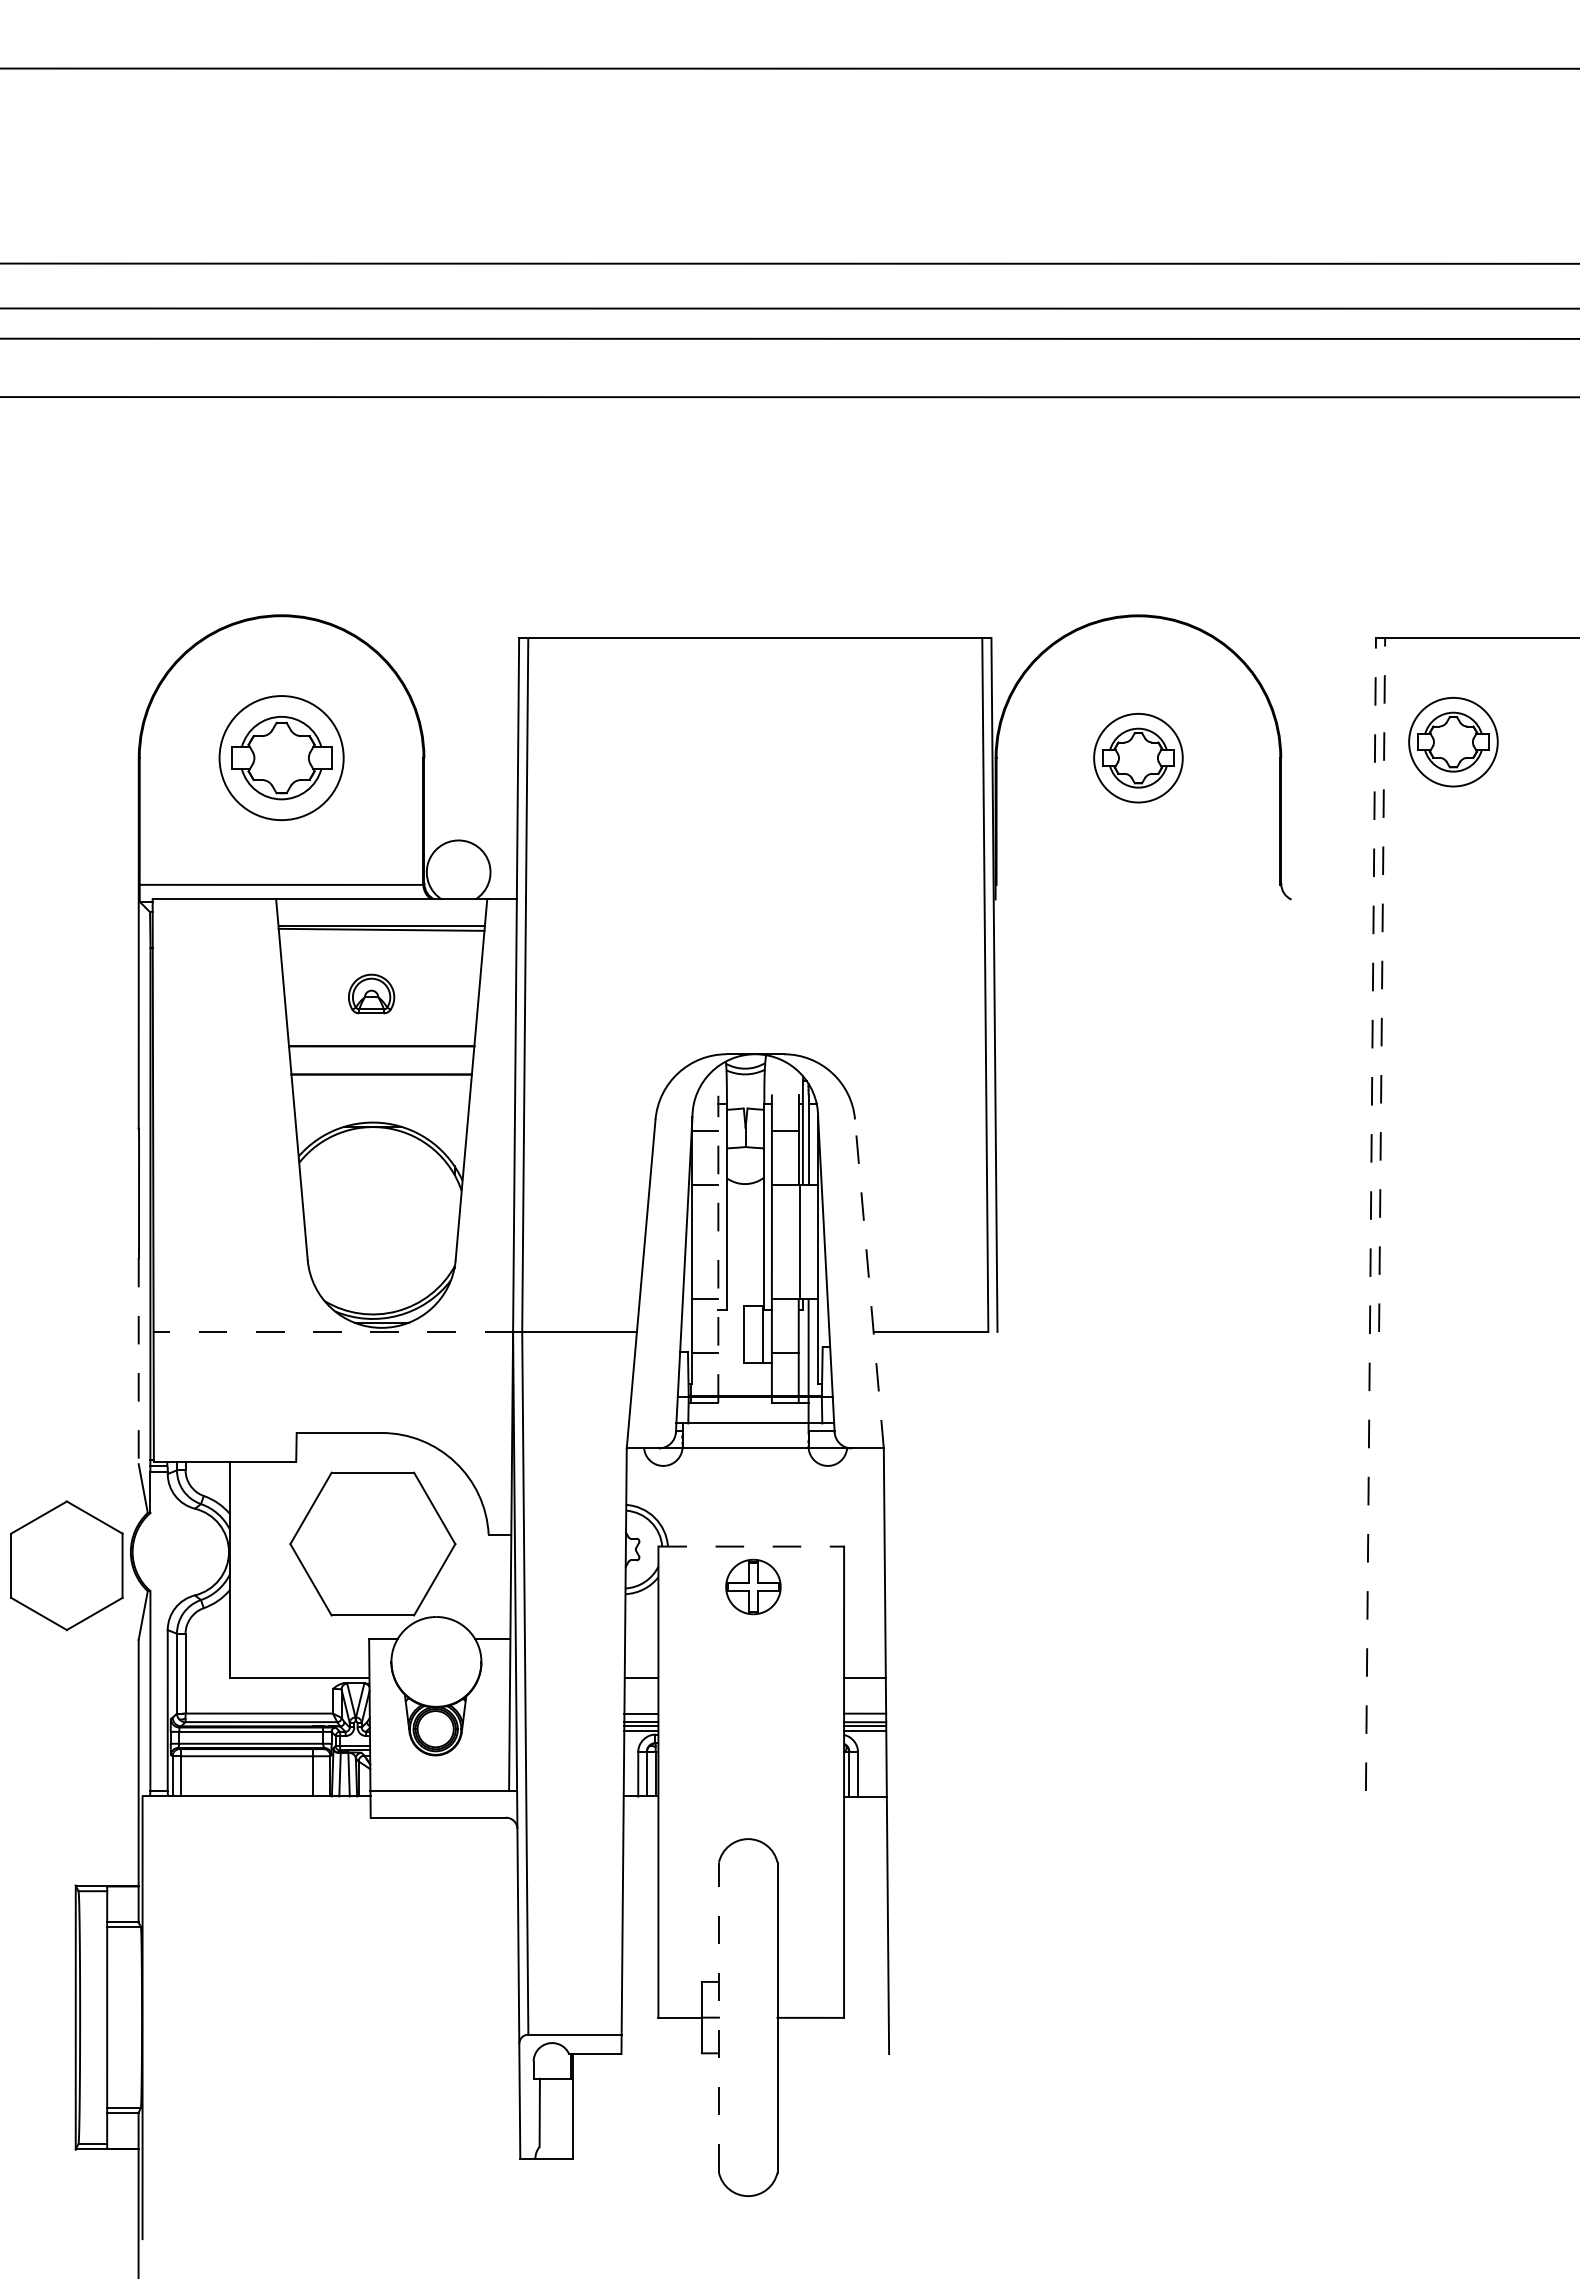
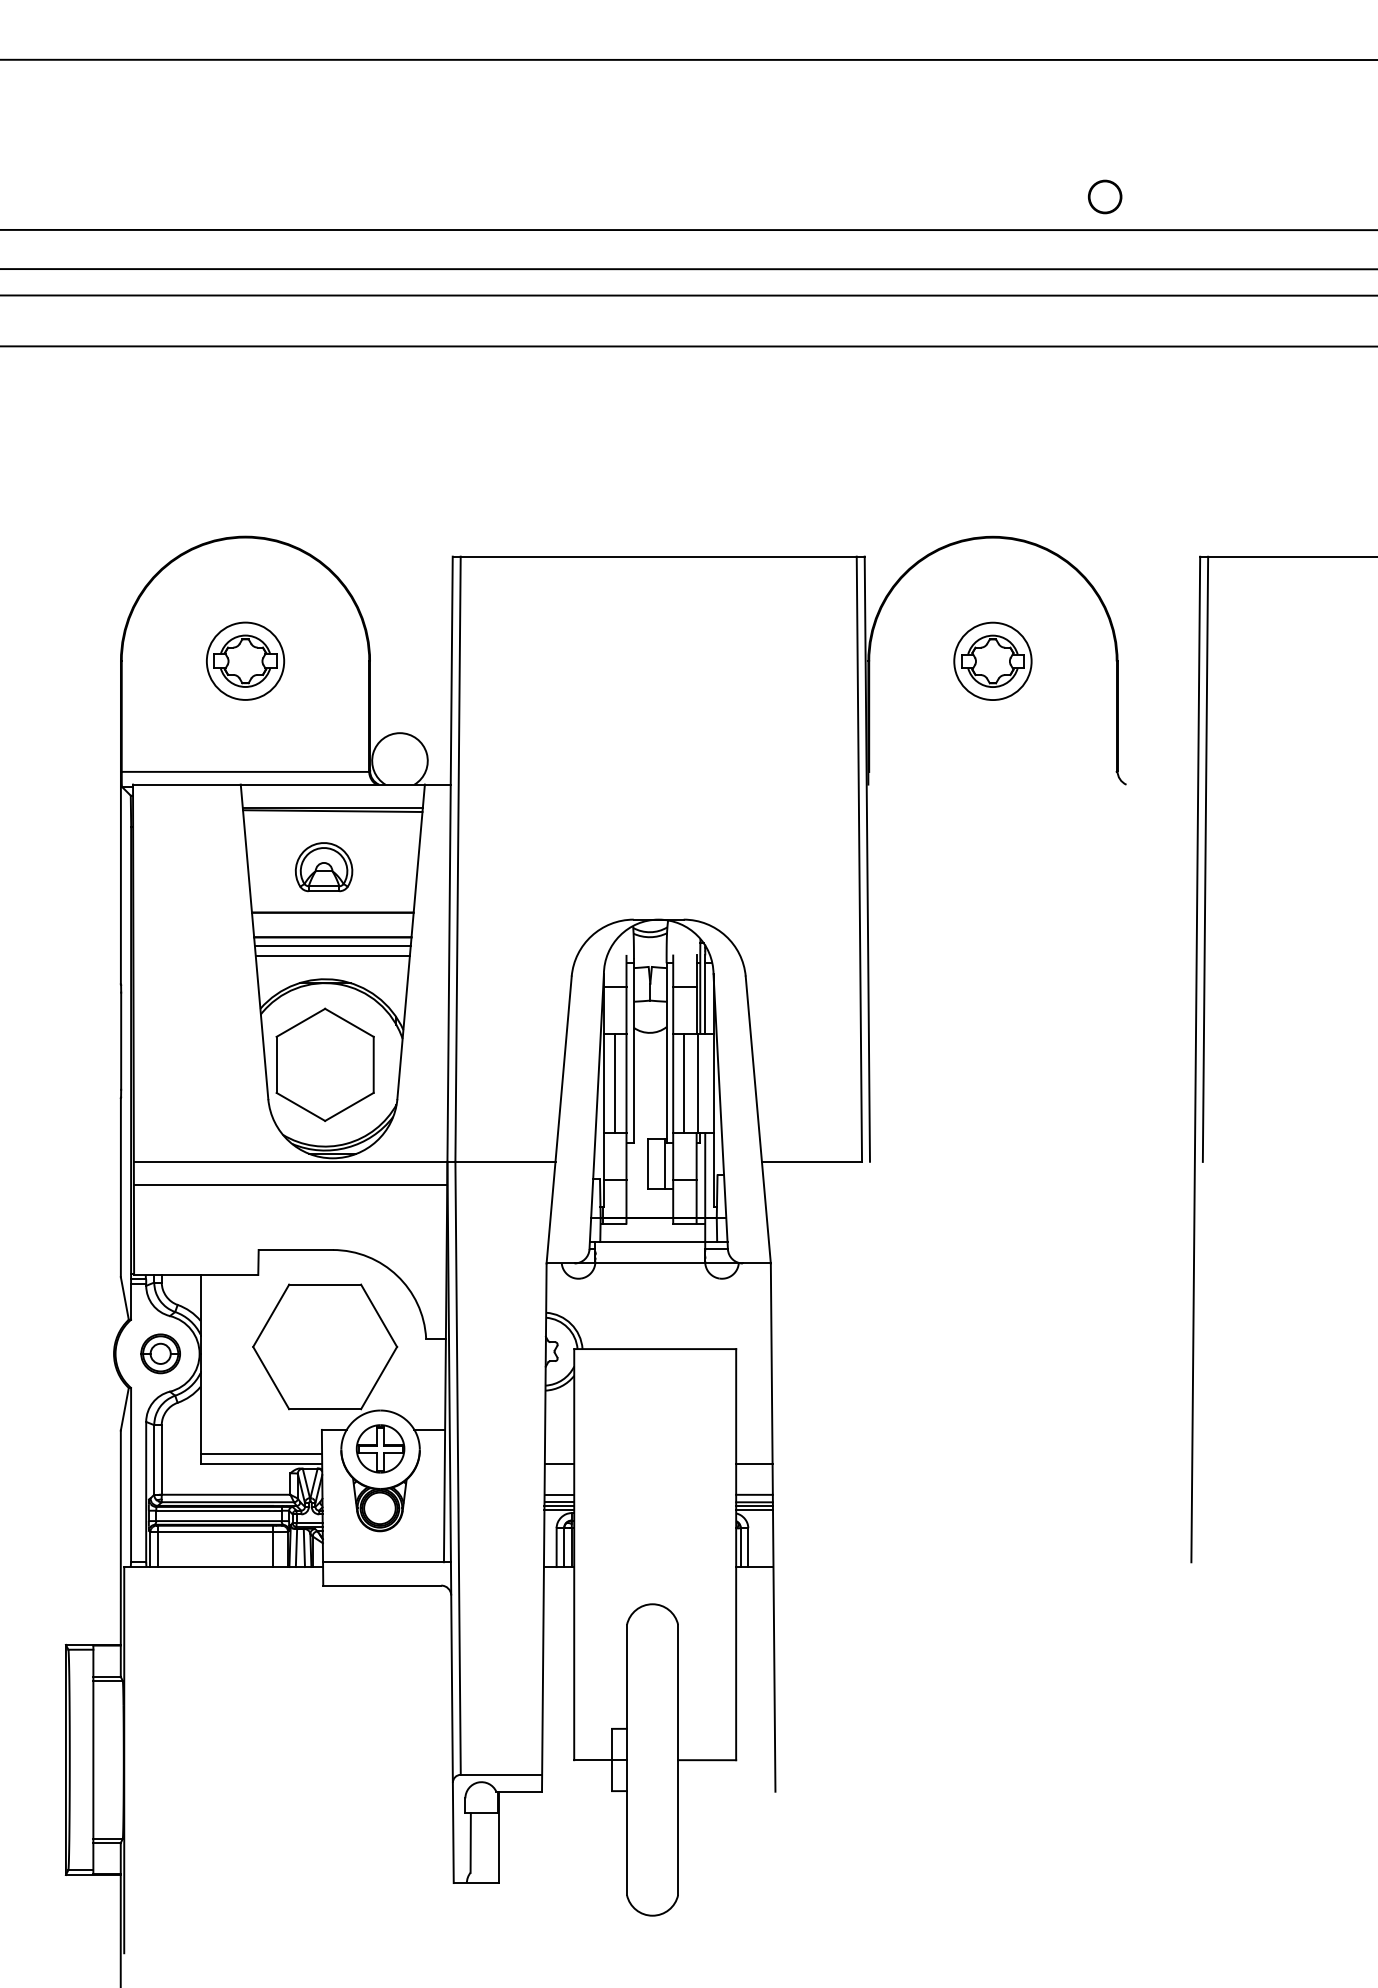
circle: (1266, 225) -> (1104, 196), added
part: (1453, 742) -> (1267, 647), removed
part: (281, 757) -> (245, 660), size x0.71
line: (1382, 985) -> (1205, 859), dashed -> solid
part: (371, 993) -> (323, 866), size x1.43
line: (381, 1084) -> (332, 946), added
line: (381, 1095) -> (332, 955), added
line: (1370, 1214) -> (1195, 1059), dashed -> solid
line: (705, 1241) -> (615, 1082), added
line: (784, 1241) -> (684, 1082), added
line: (718, 1248) -> (626, 1089), dashed -> solid
line: (869, 1283) -> (758, 1119), dashed -> solid
line: (333, 1331) -> (290, 1161), dashed -> solid
line: (332, 1358) -> (289, 1185), added
line: (138, 1361) -> (120, 1187), dashed -> solid
line: (751, 1546) -> (655, 1349), dashed -> solid
part: (184, 1551) -> (160, 1353), added
part: (66, 1565) -> (324, 1064), moved
part: (753, 1586) -> (380, 1448), moved
line: (299, 1666) -> (261, 1453), added
line: (718, 2017) -> (626, 1759), dashed -> solid

